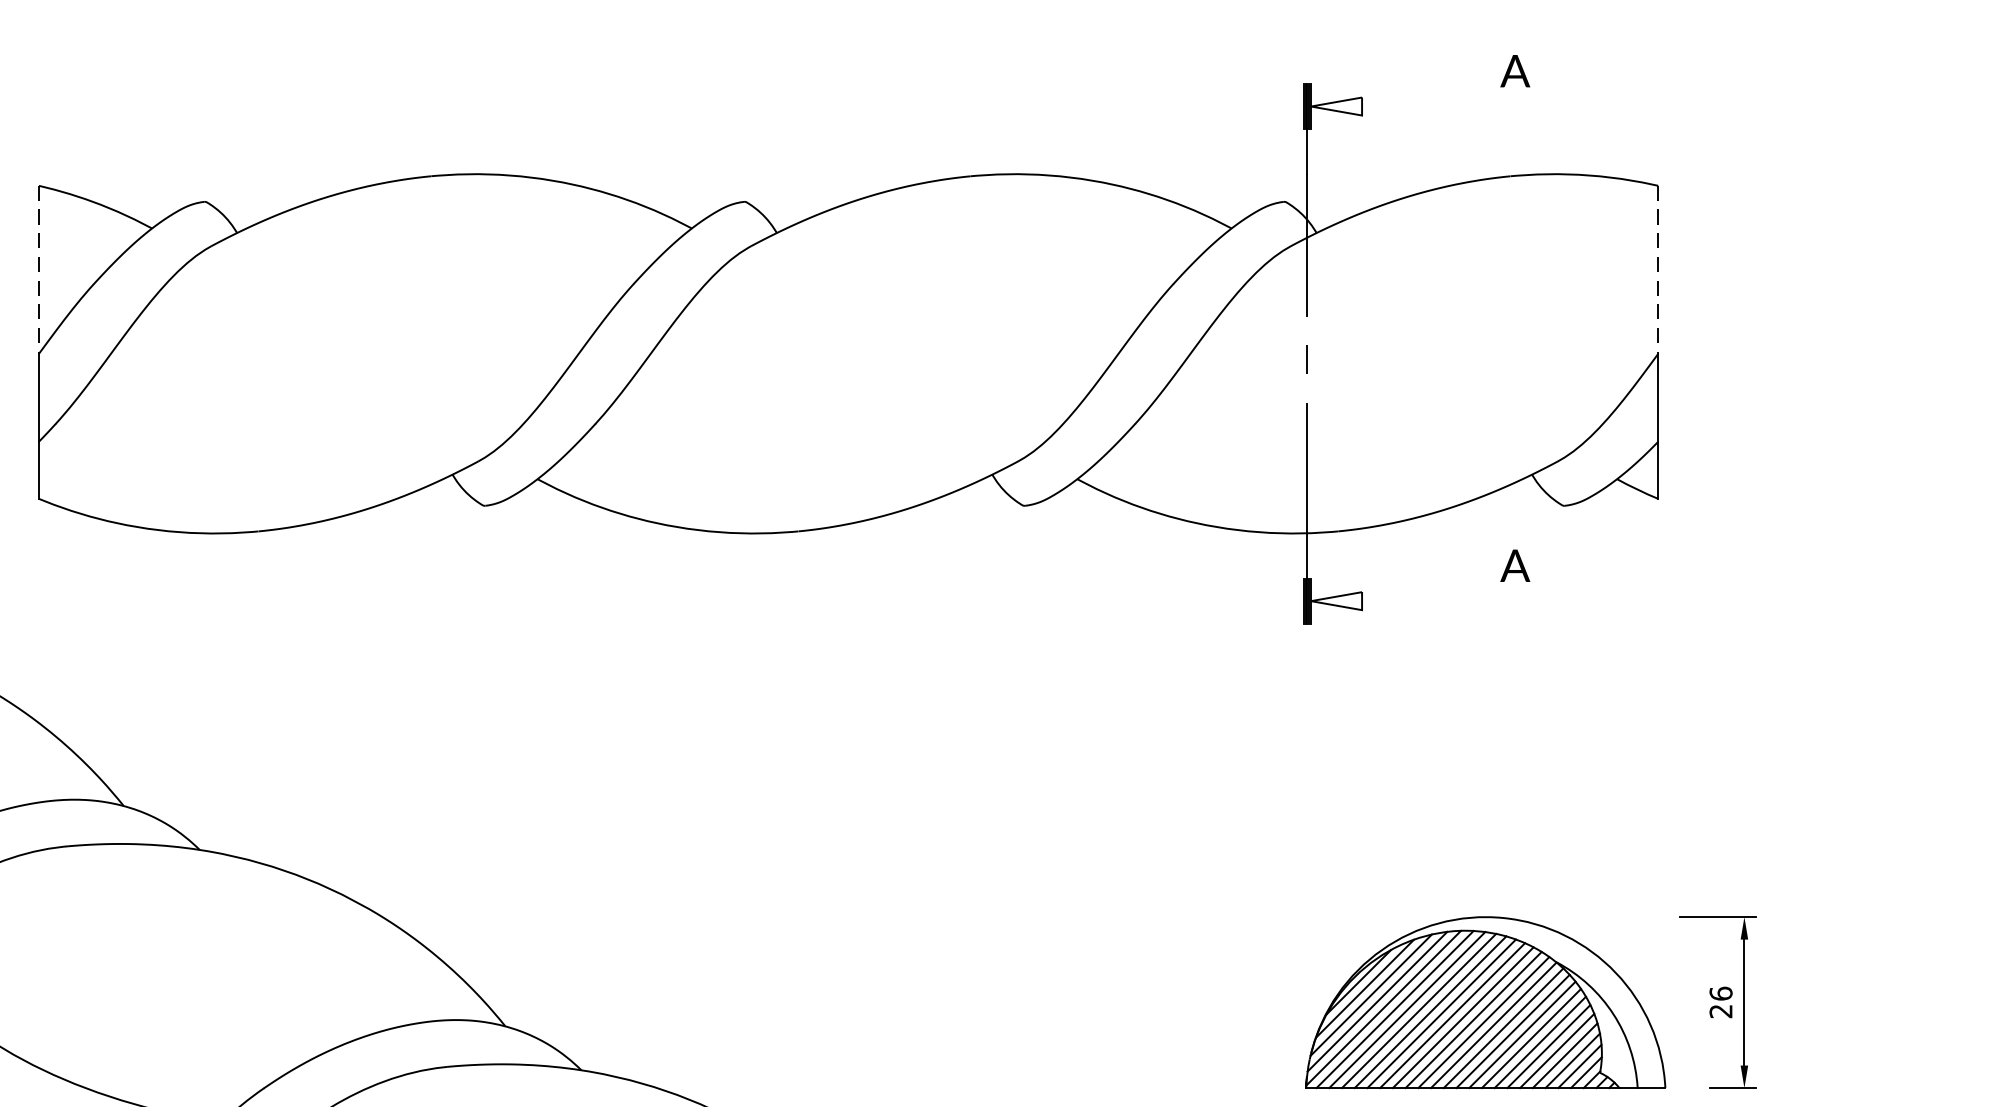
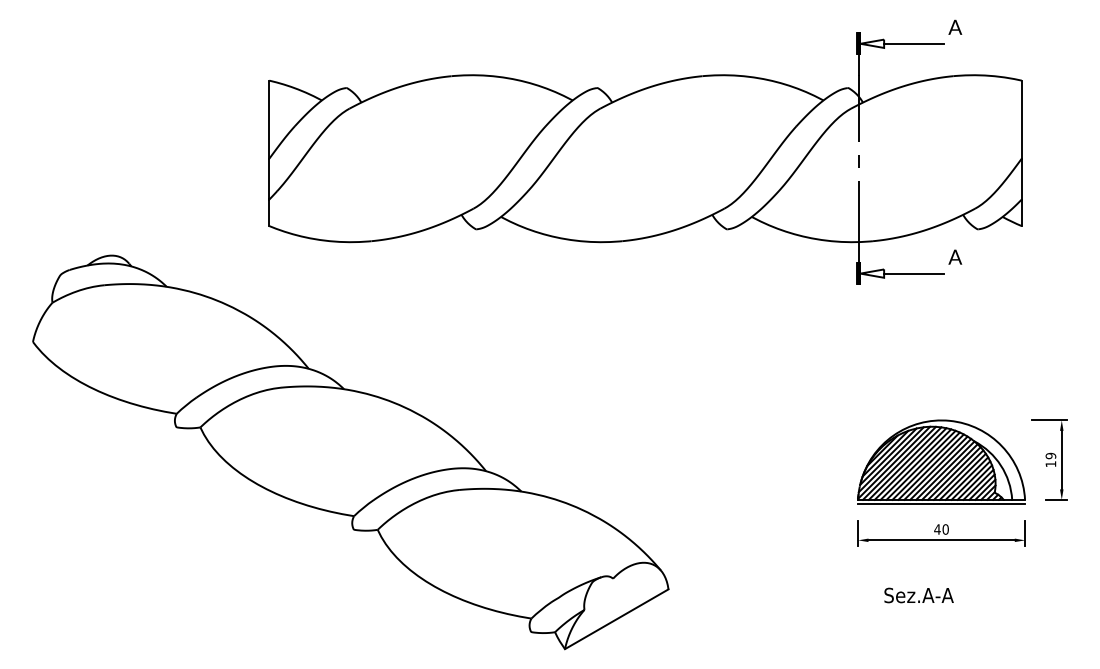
line: (1427, 105) -> (914, 43), added
line: (39, 271) -> (269, 120), dashed -> solid
line: (1657, 271) -> (1021, 120), dashed -> solid
line: (1427, 600) -> (914, 273), added
text: (1720, 1001) -> (1050, 459), 26 -> 19
line: (1485, 1098) -> (941, 504), added

